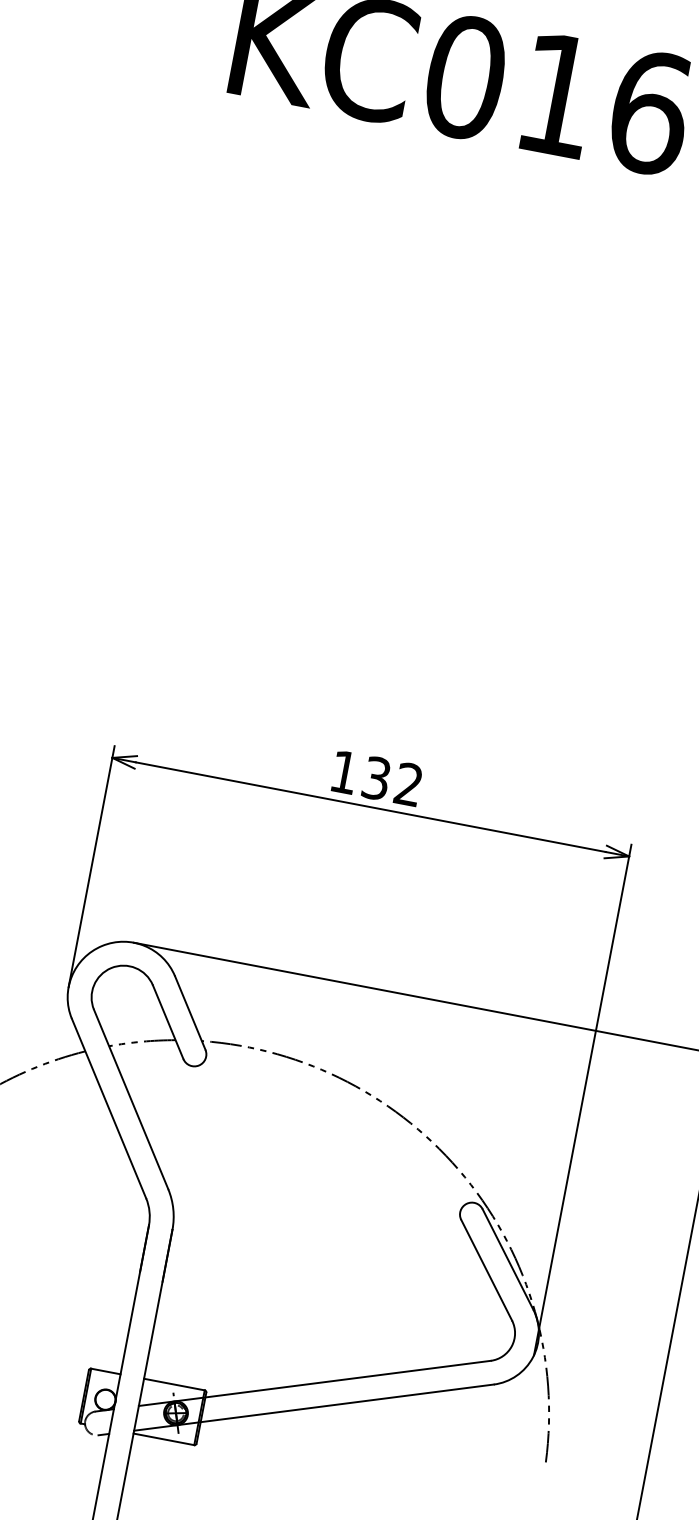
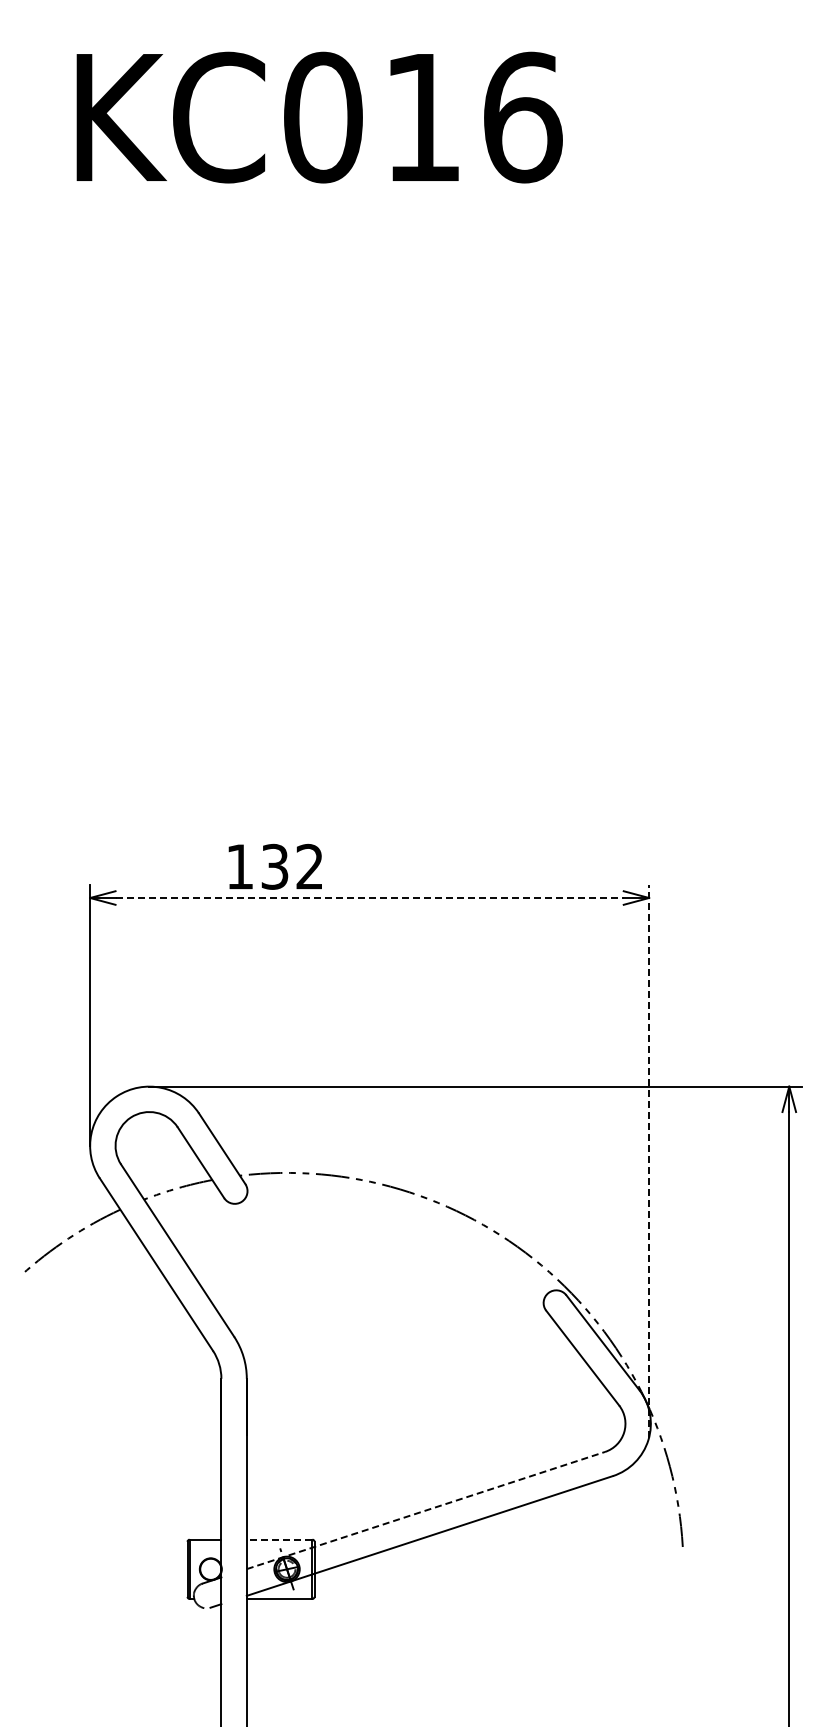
text: (376, 778) -> (274, 866), moved
line: (371, 807) -> (370, 898), solid -> dashed
line: (583, 1099) -> (649, 1160), solid -> dashed
line: (315, 1383) -> (426, 1510), solid -> dashed
line: (174, 1384) -> (279, 1539), solid -> dashed

